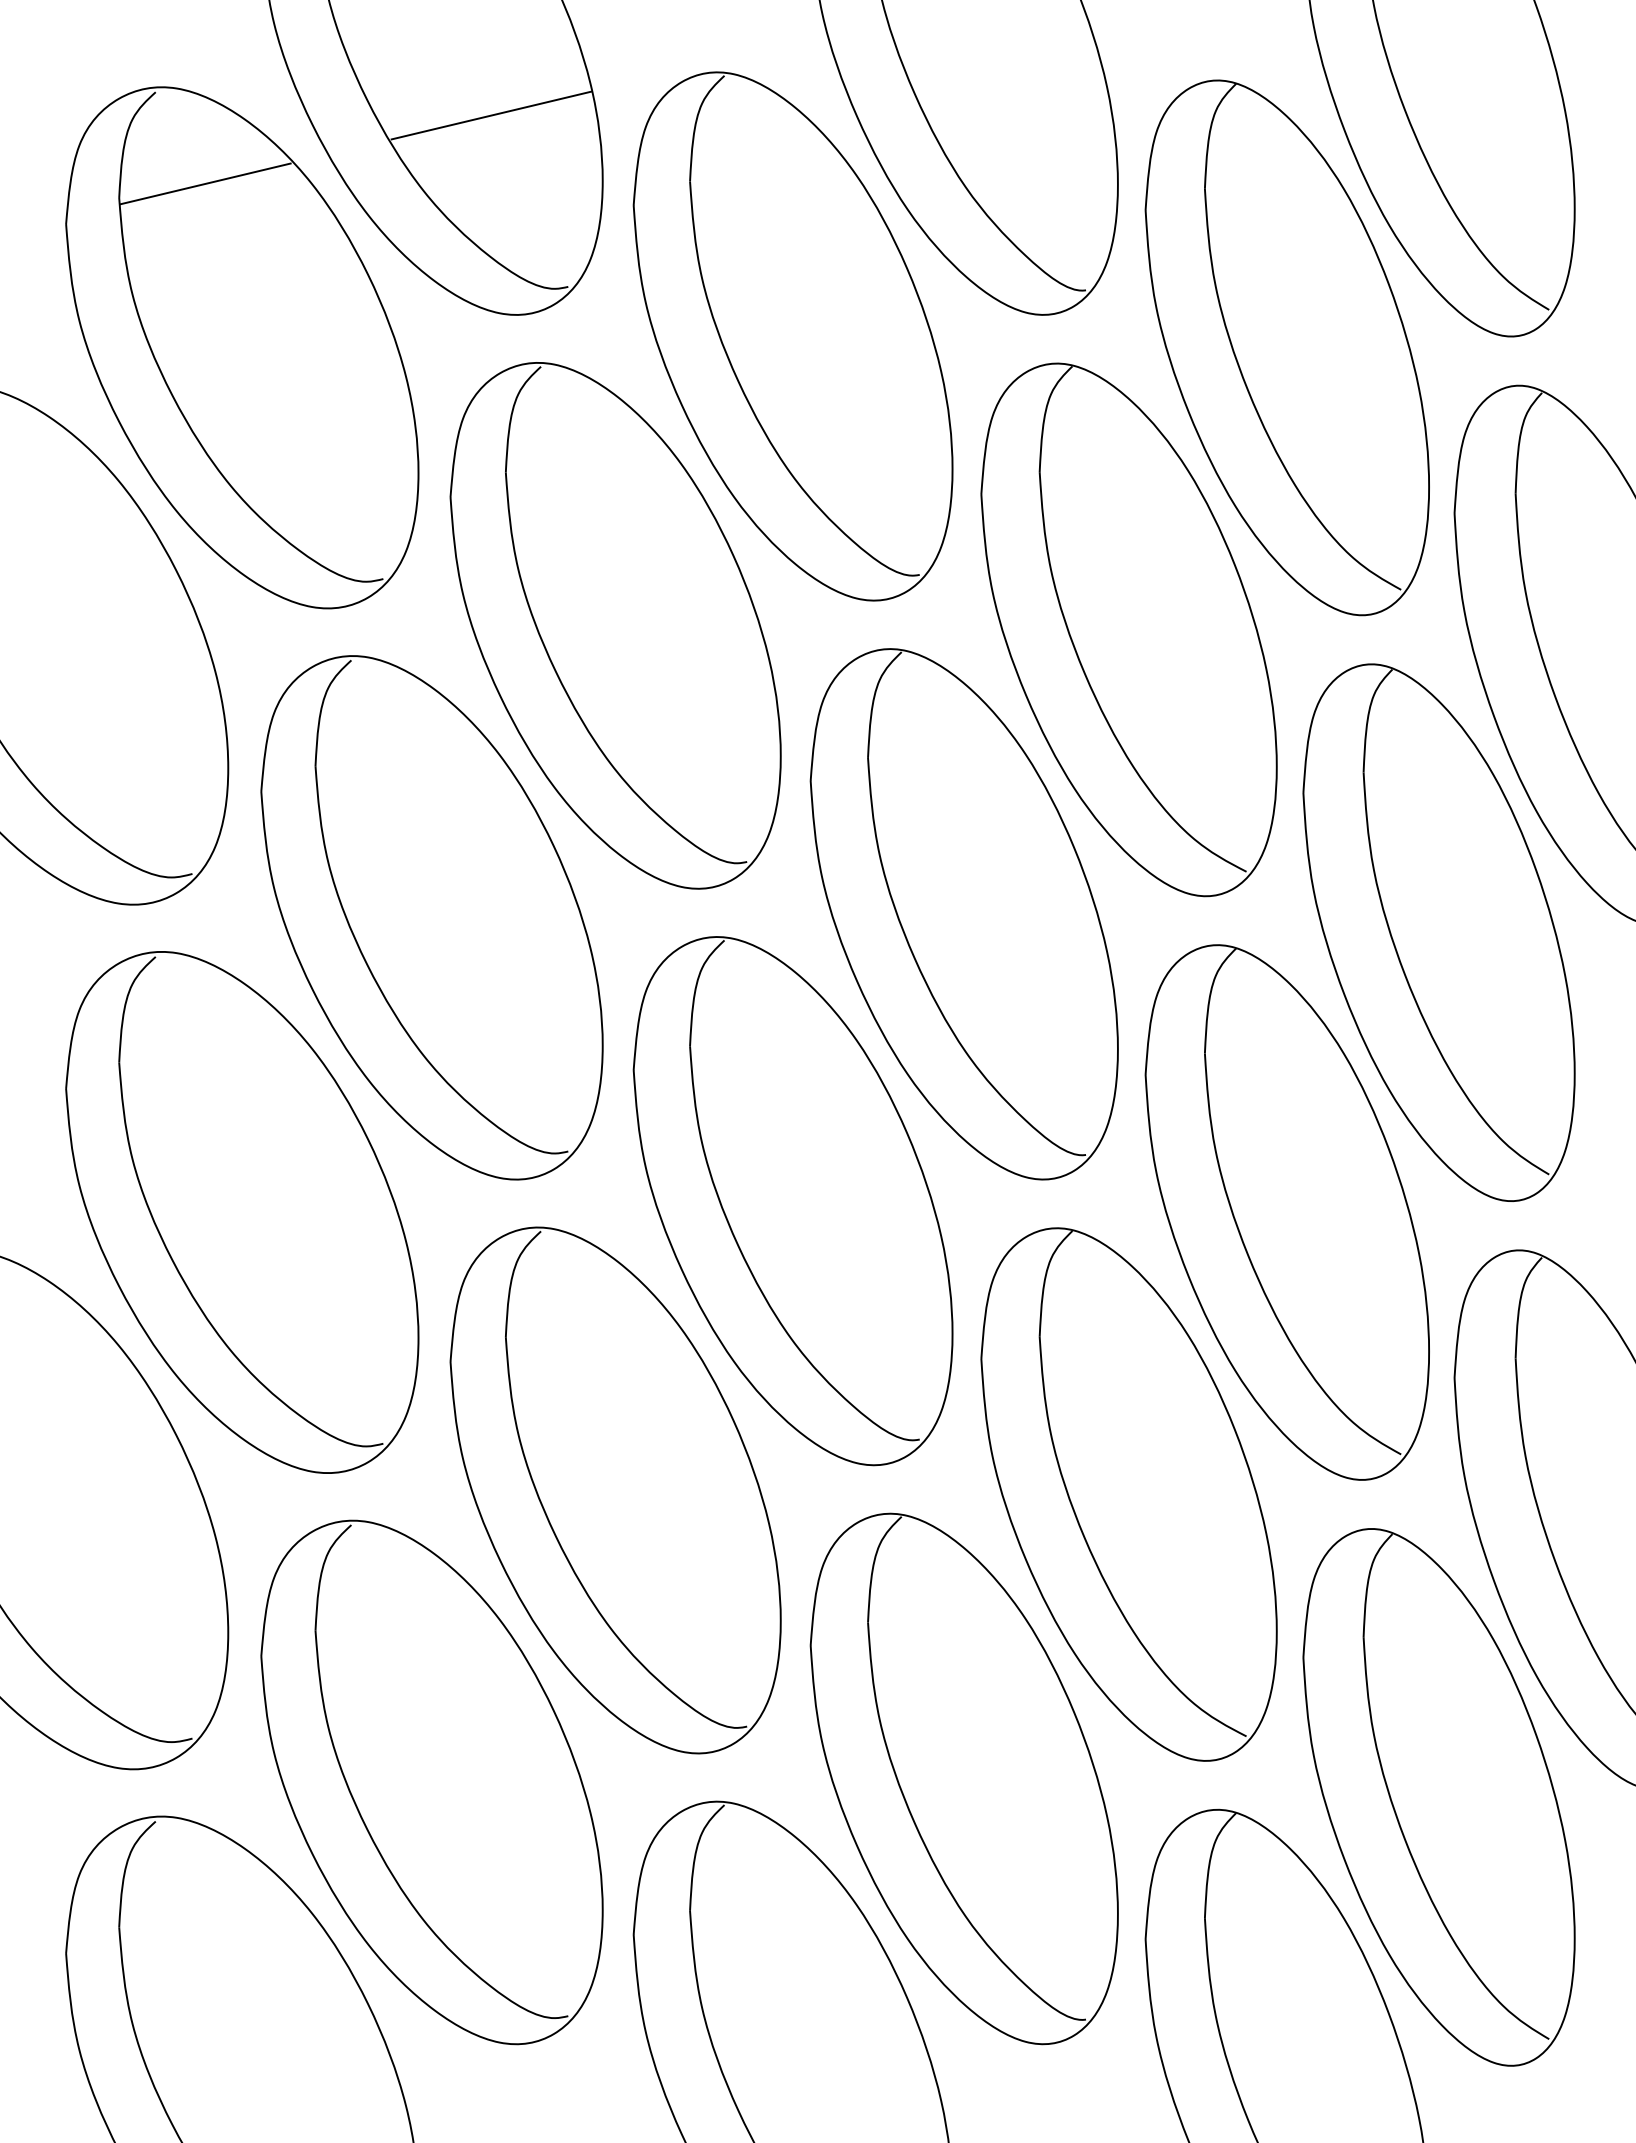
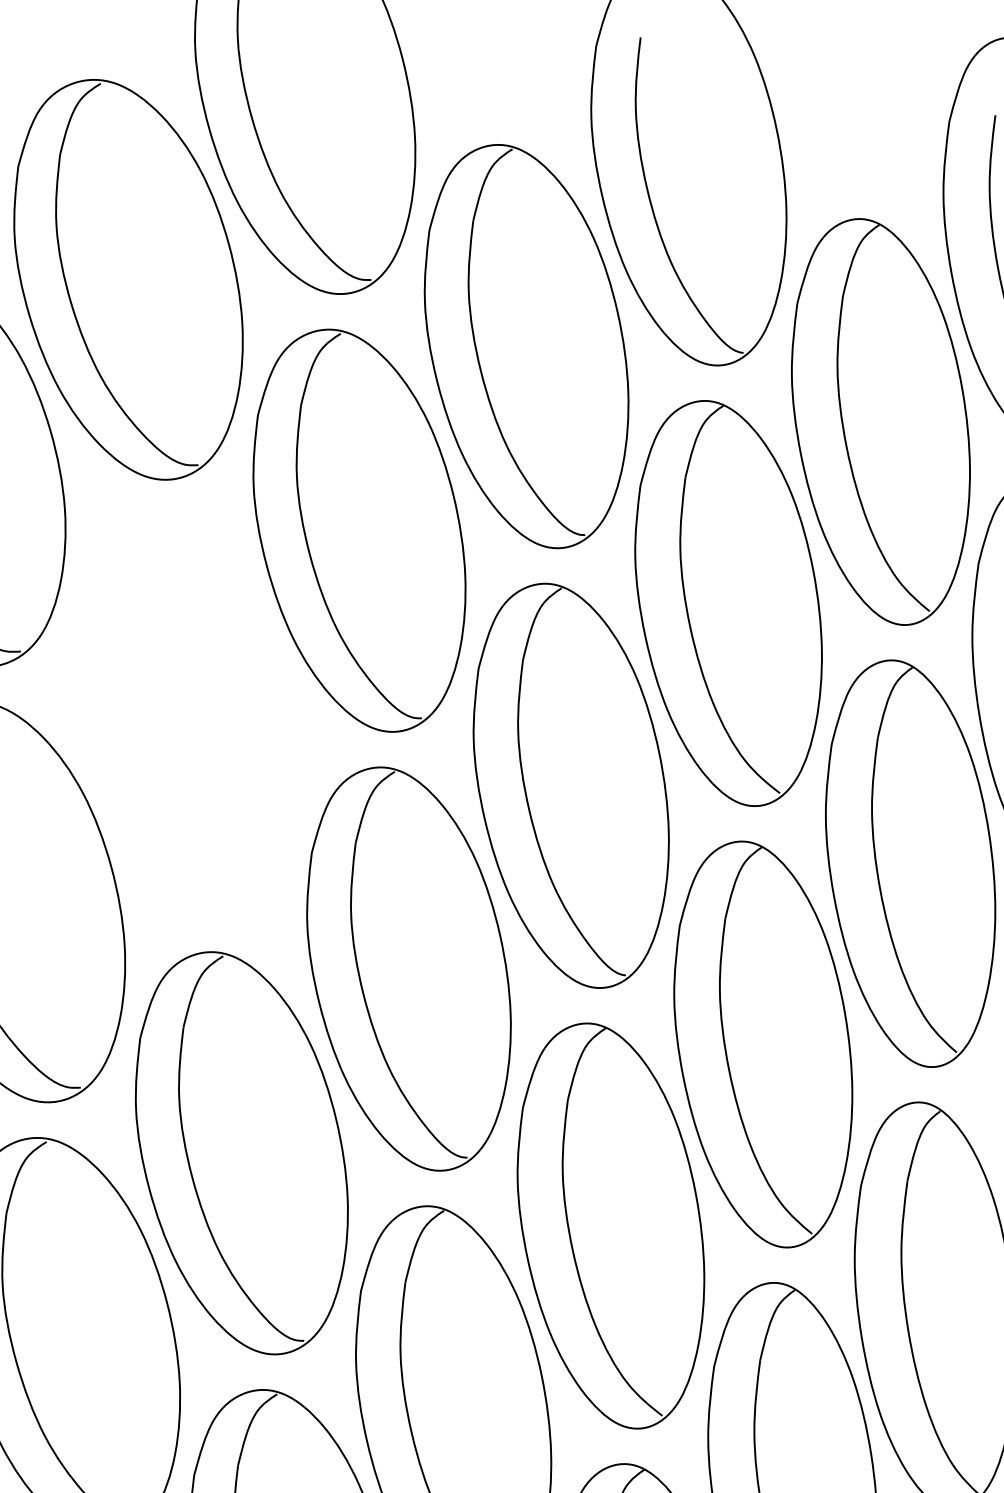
line: (491, 115) -> (339, 146), removed
line: (205, 183) -> (124, 156), removed
part: (431, 917) -> (187, 715), removed

